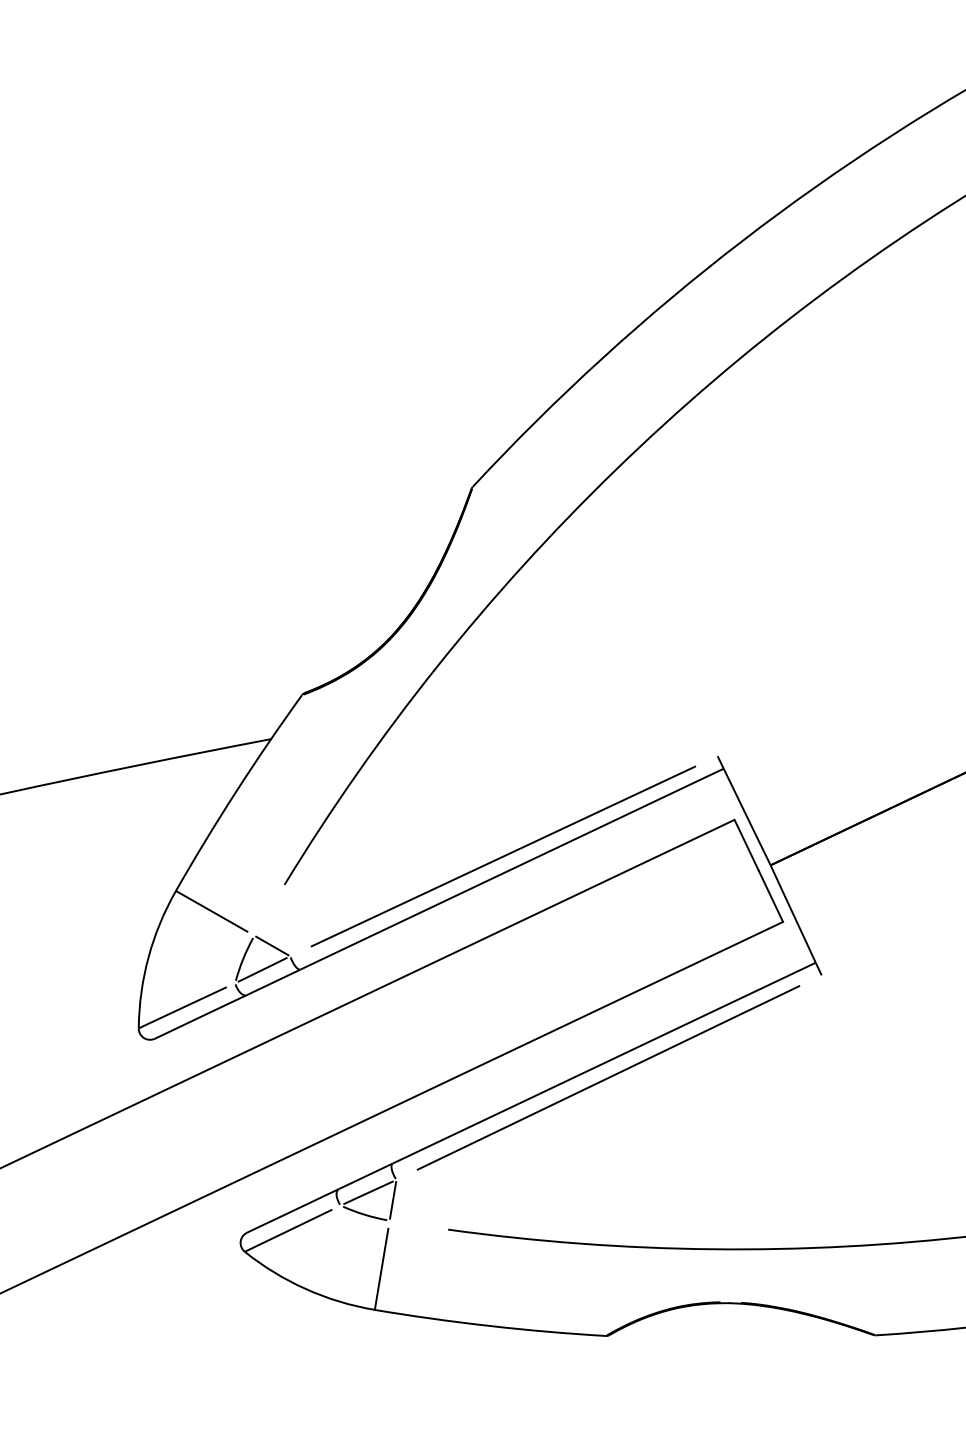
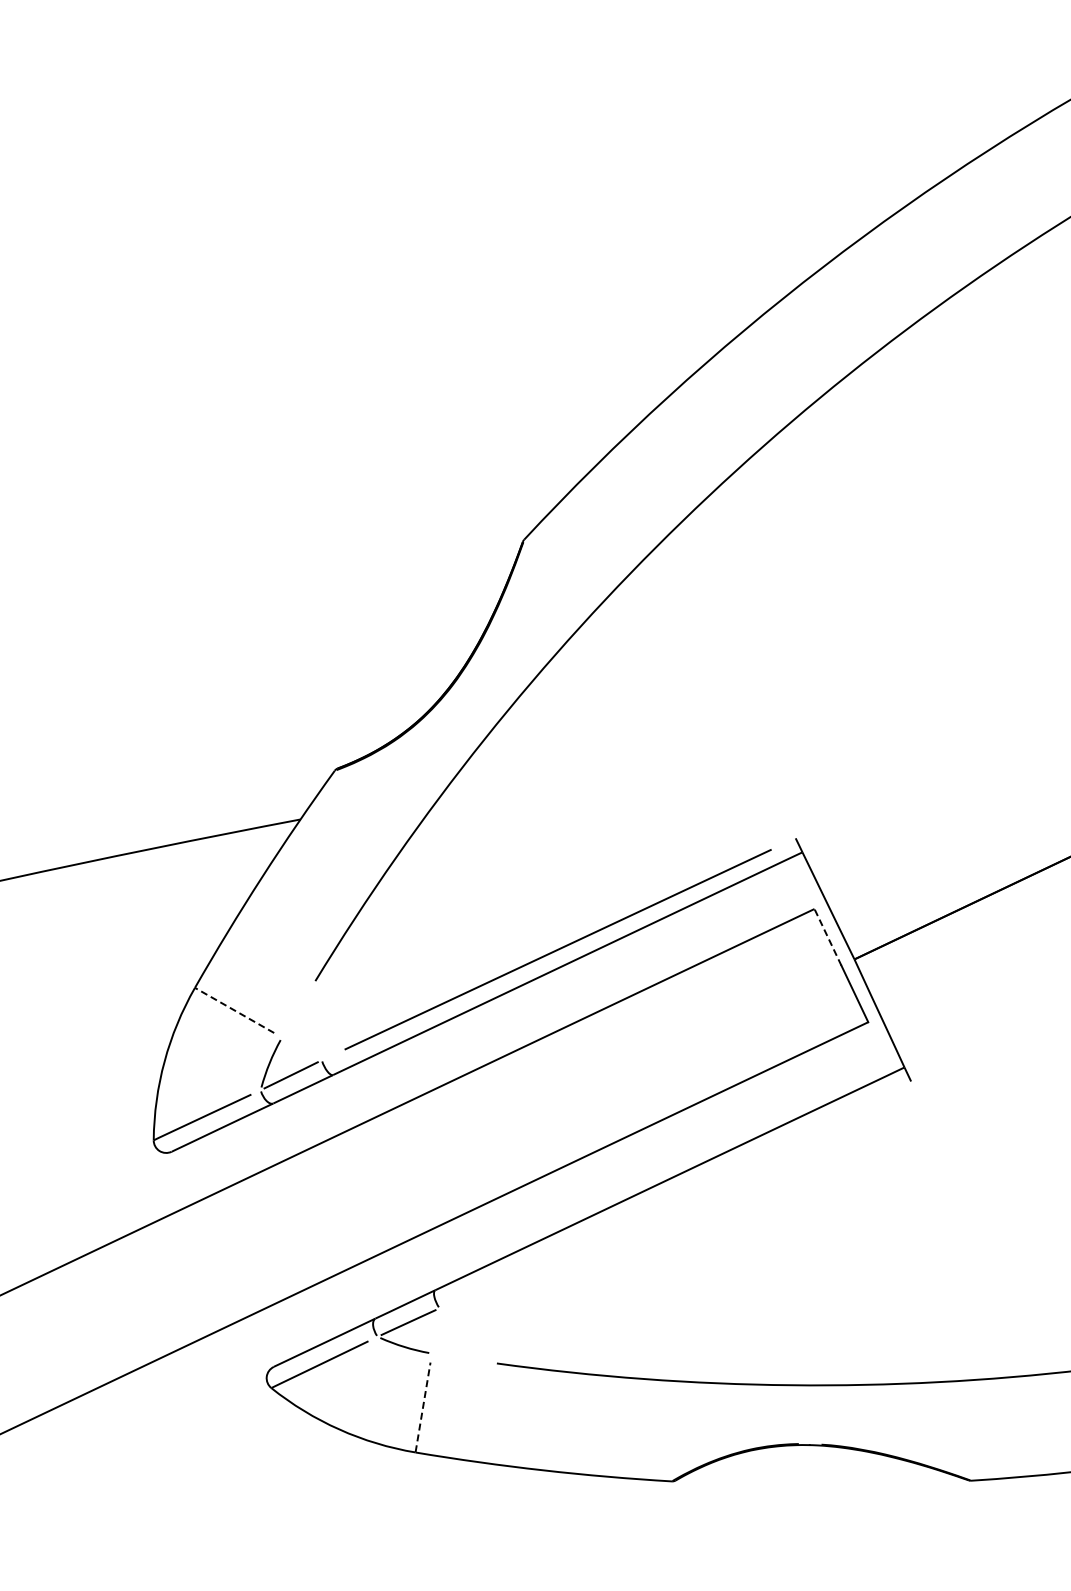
line: (746, 844) -> (827, 936), solid -> dashed
line: (211, 911) -> (234, 1010), solid -> dashed
line: (272, 945) -> (301, 1048), removed
line: (608, 1077) -> (674, 1194), removed
line: (392, 1199) -> (435, 1330), removed
line: (382, 1268) -> (423, 1406), solid -> dashed

